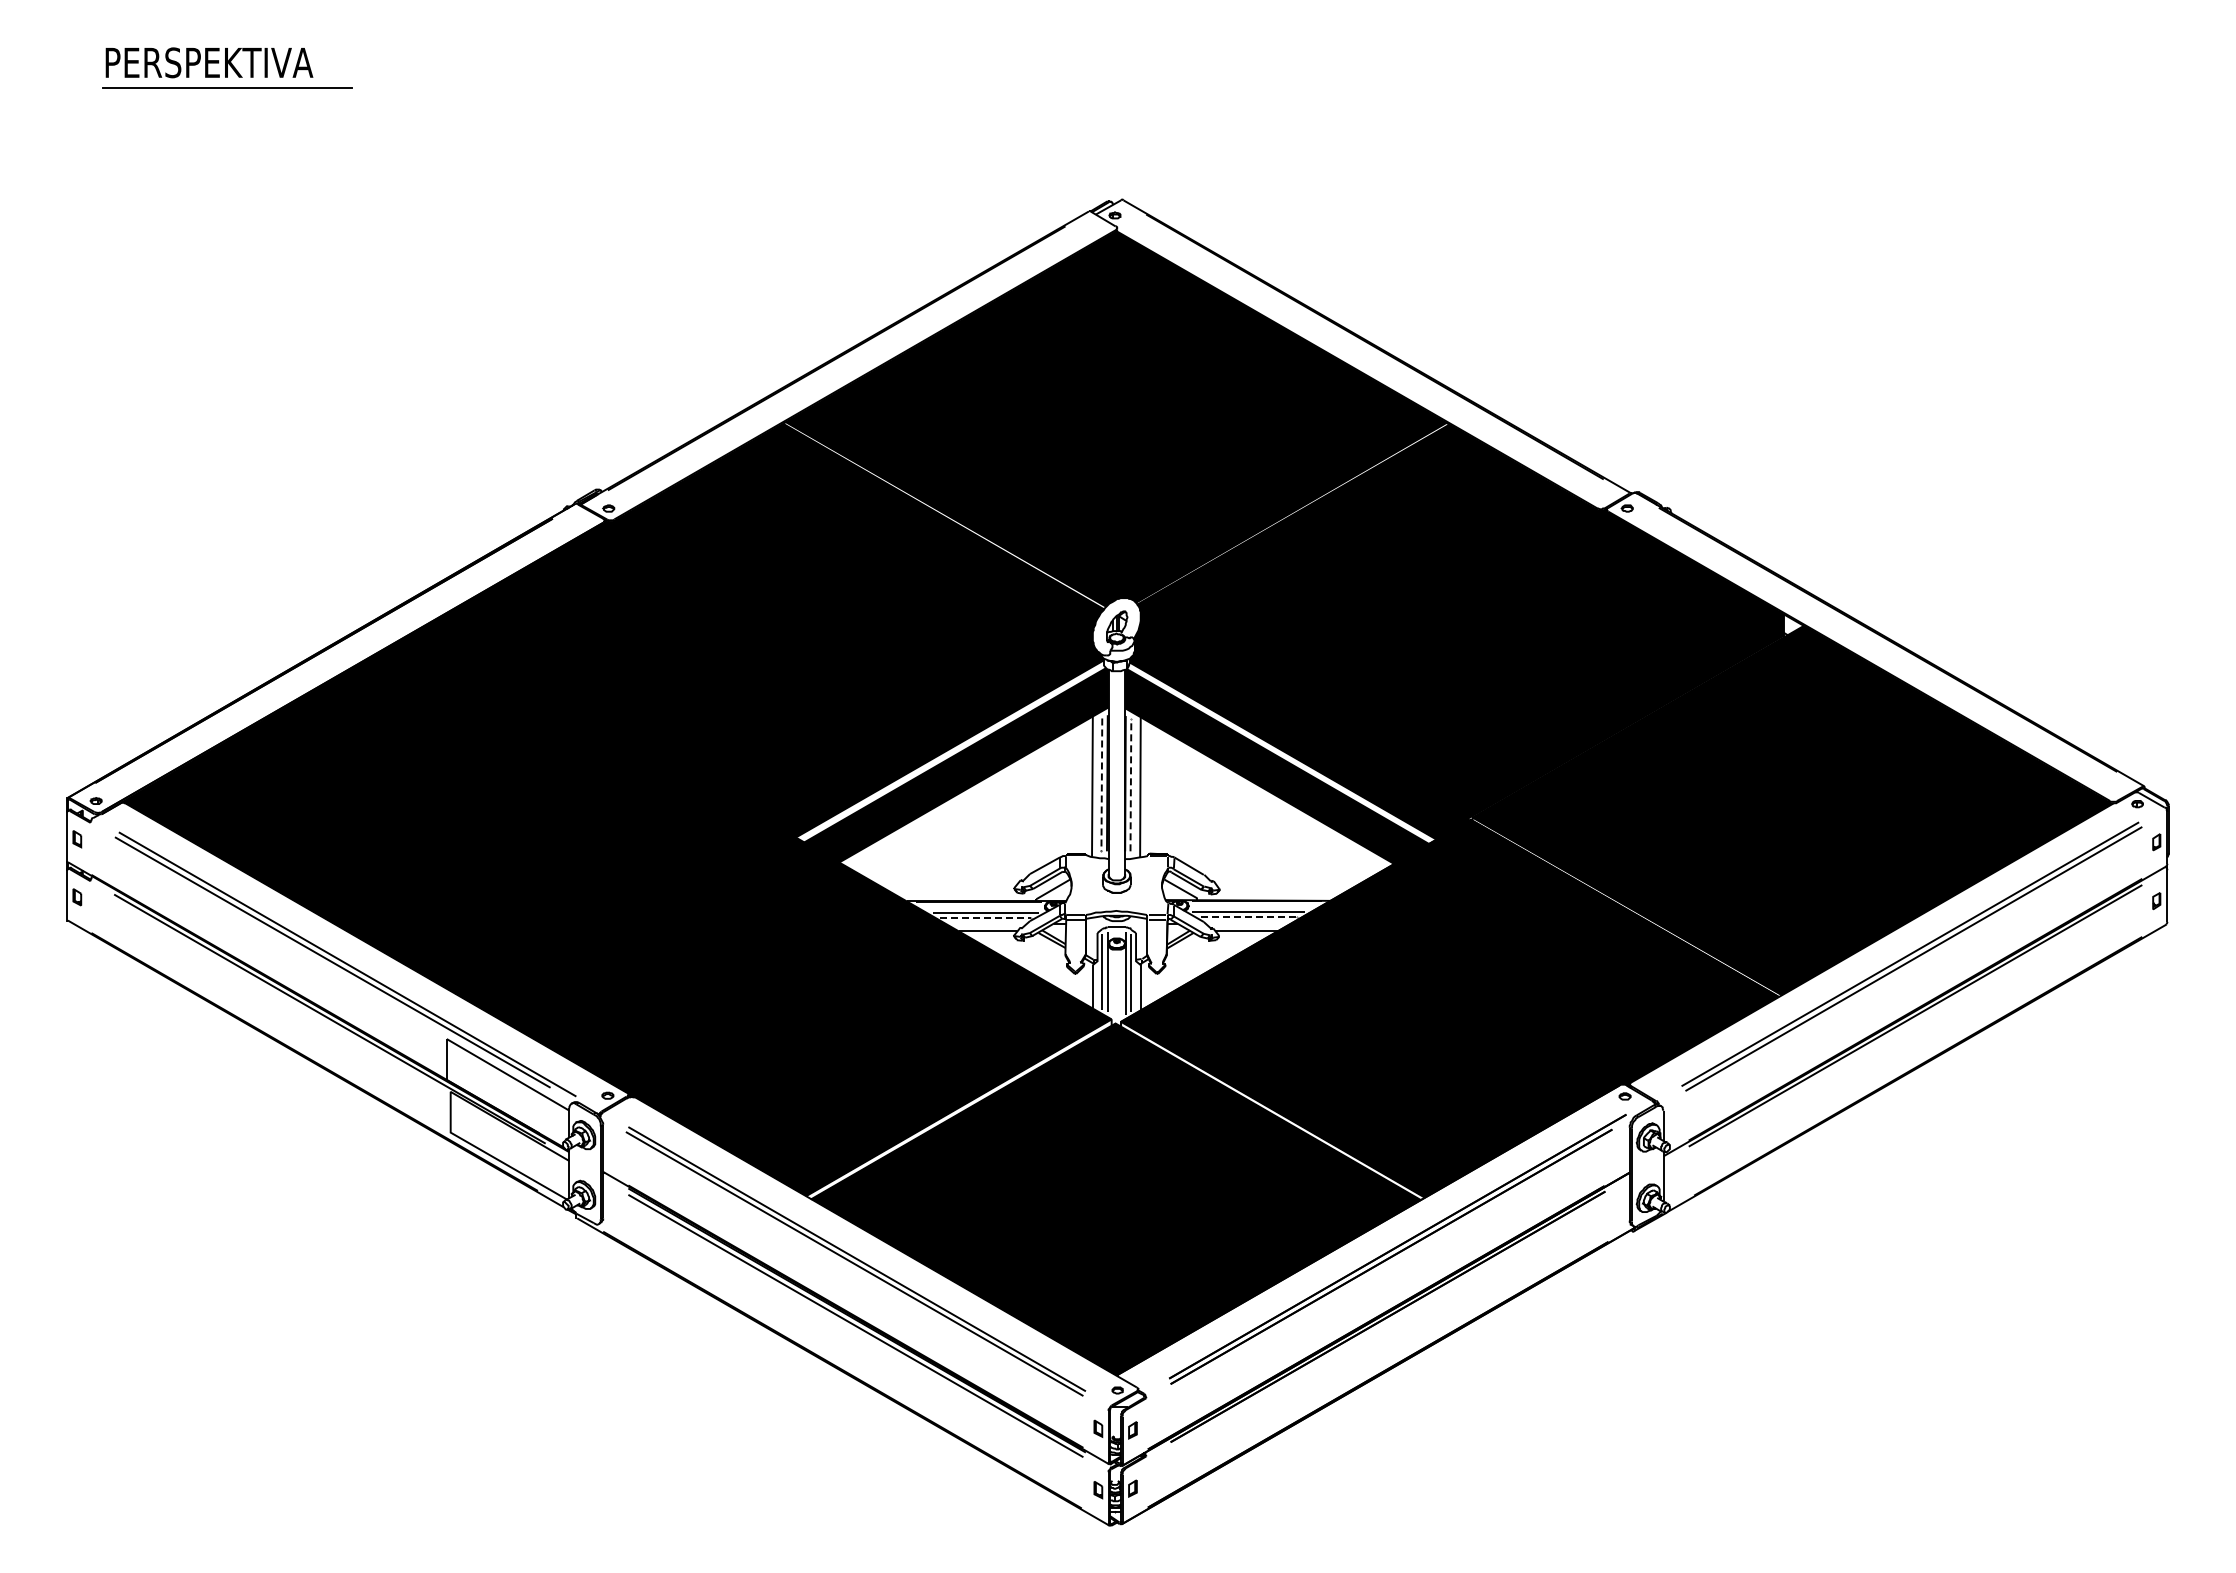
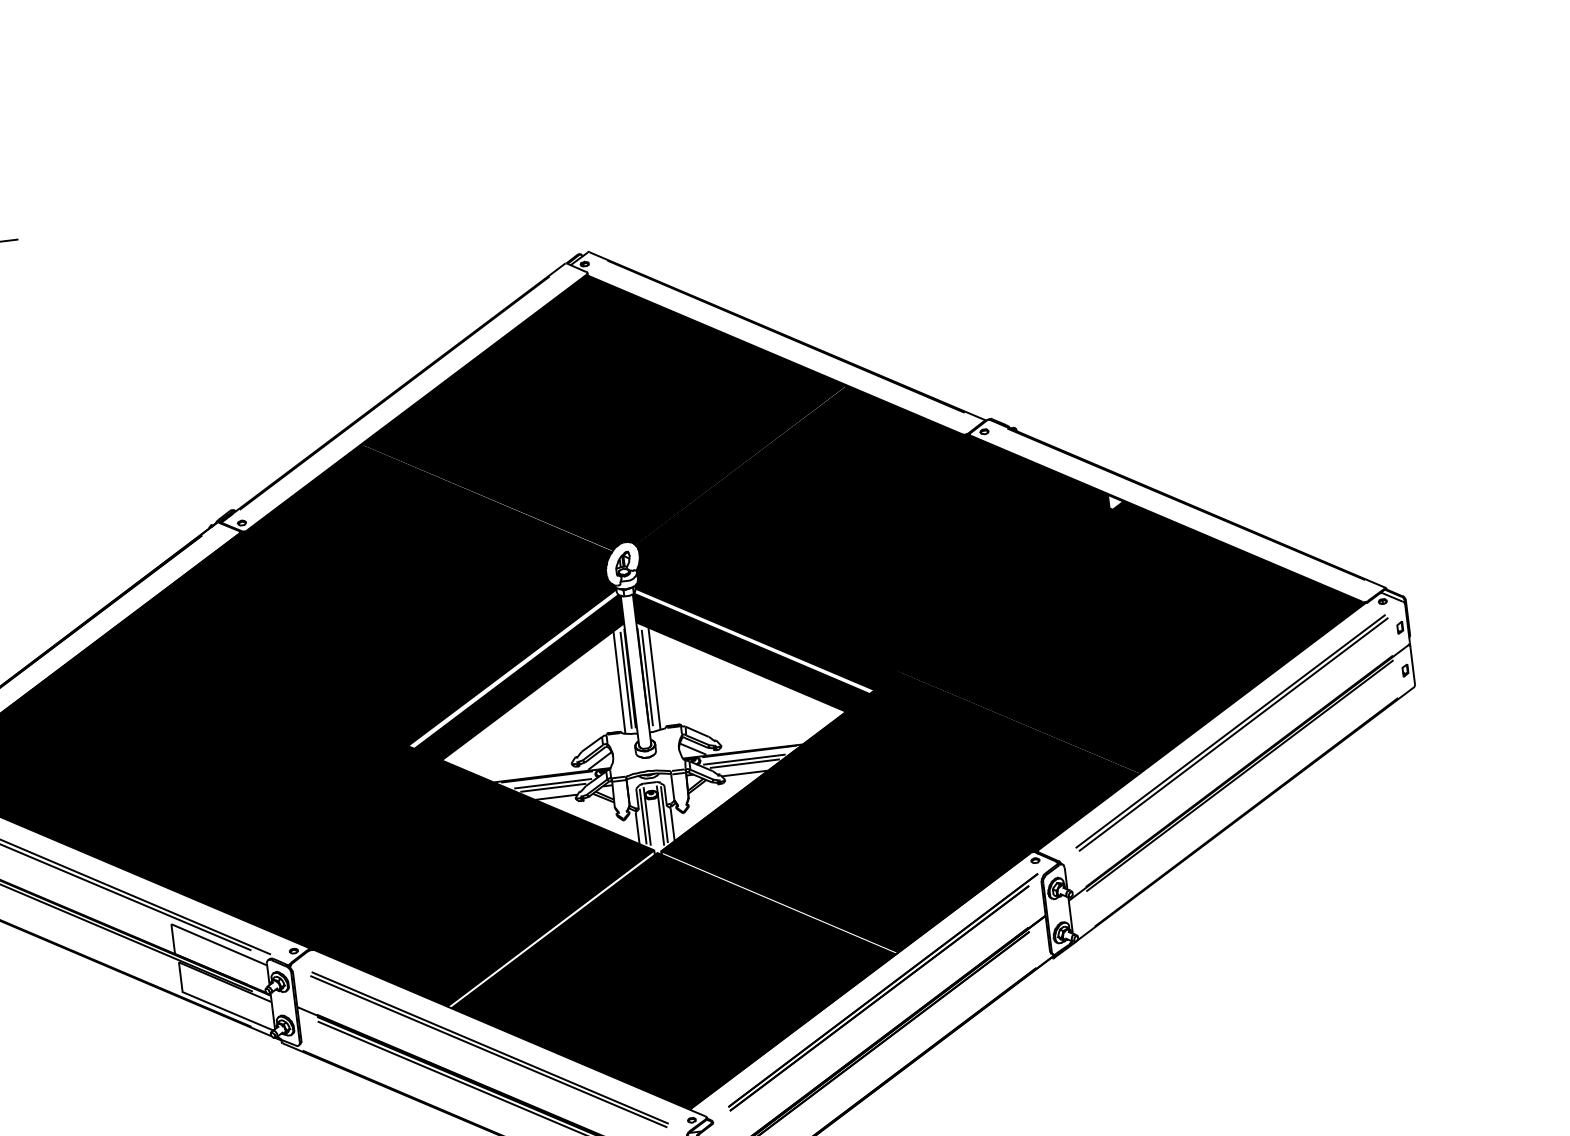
line: (1130, 784) -> (646, 677), dashed -> solid
line: (1101, 785) -> (625, 680), dashed -> solid
line: (1249, 917) -> (745, 763), dashed -> solid
line: (986, 918) -> (554, 788), dashed -> solid

